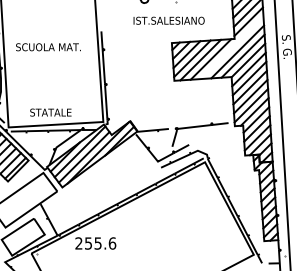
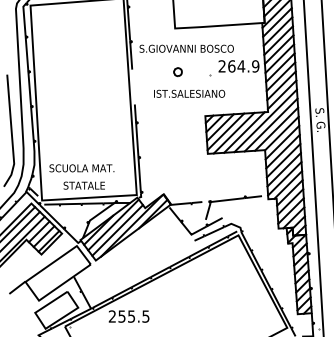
text: (169, 20) -> (189, 93), moved
text: (48, 47) -> (81, 168), moved
line: (232, 47) -> (265, 120), added
text: (112, 243) -> (145, 316), 255.6 -> 255.5

